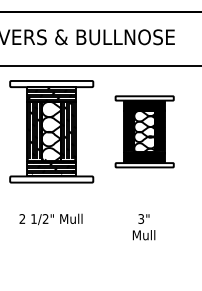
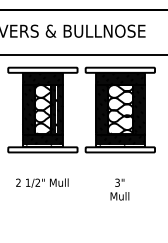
part: (144, 131) -> (120, 109), size x1.43

